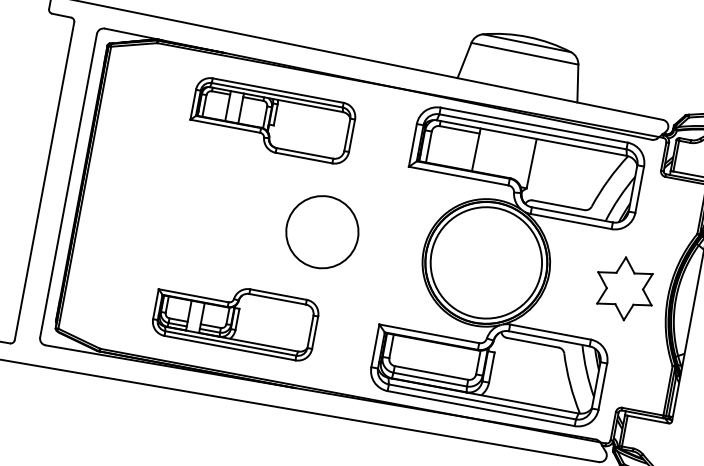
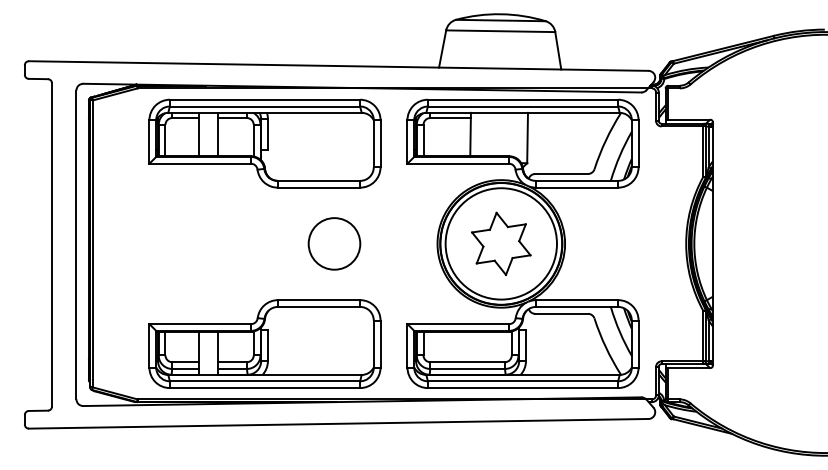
part: (272, 120) -> (264, 143), size x1.43
circle: (322, 231) -> (334, 243), size x0.71
part: (625, 288) -> (501, 243), moved
part: (235, 317) -> (264, 343), size x1.43

